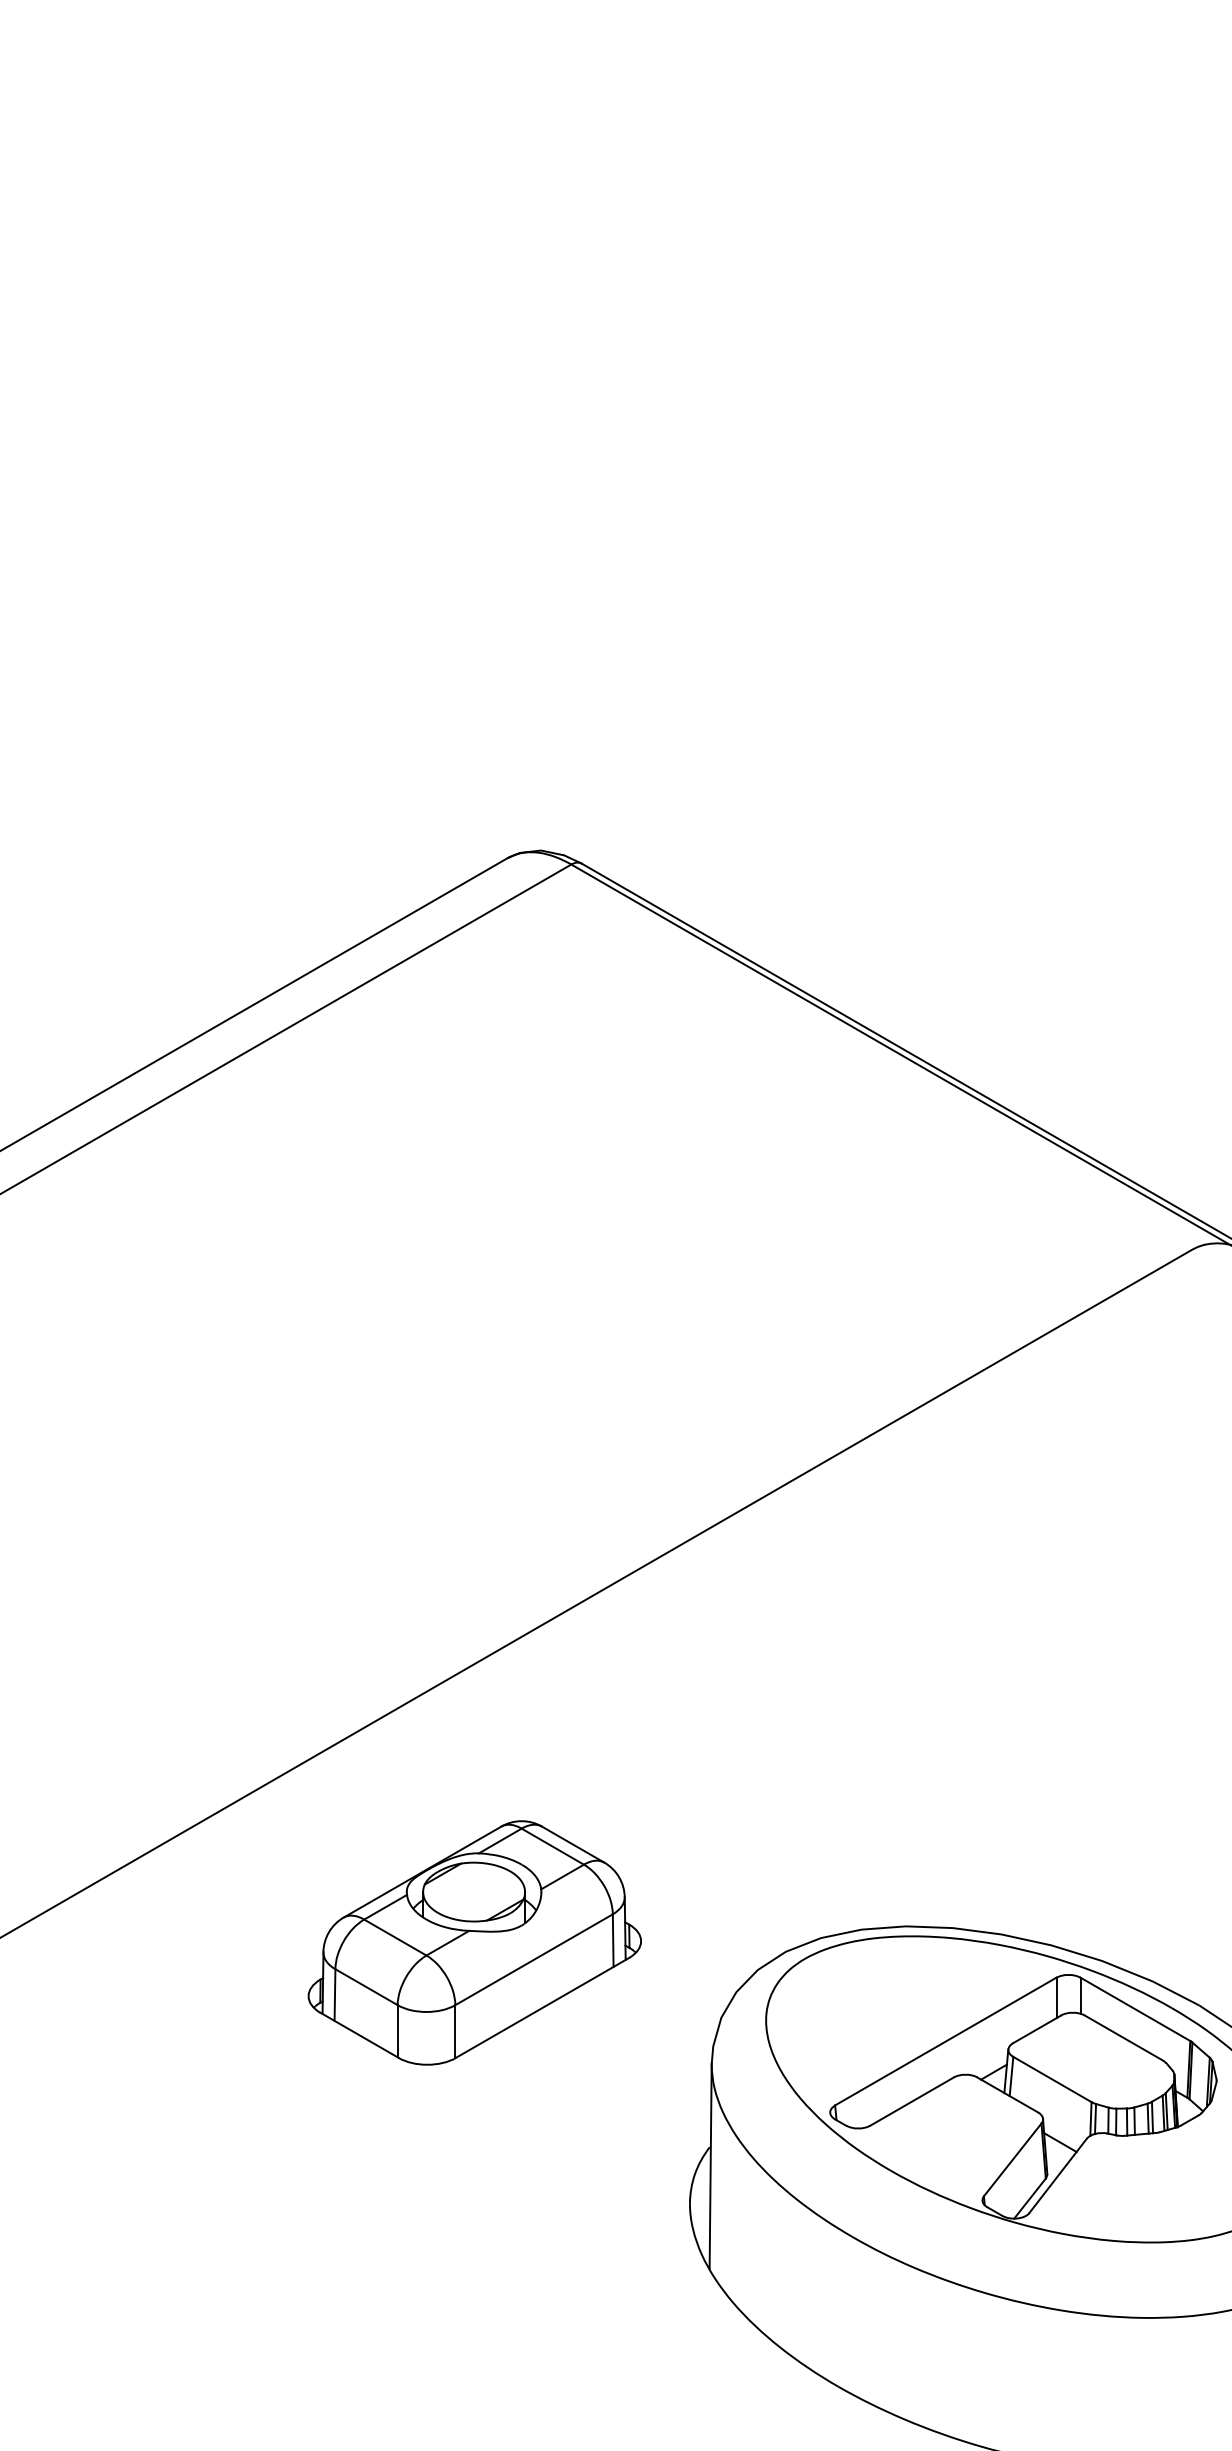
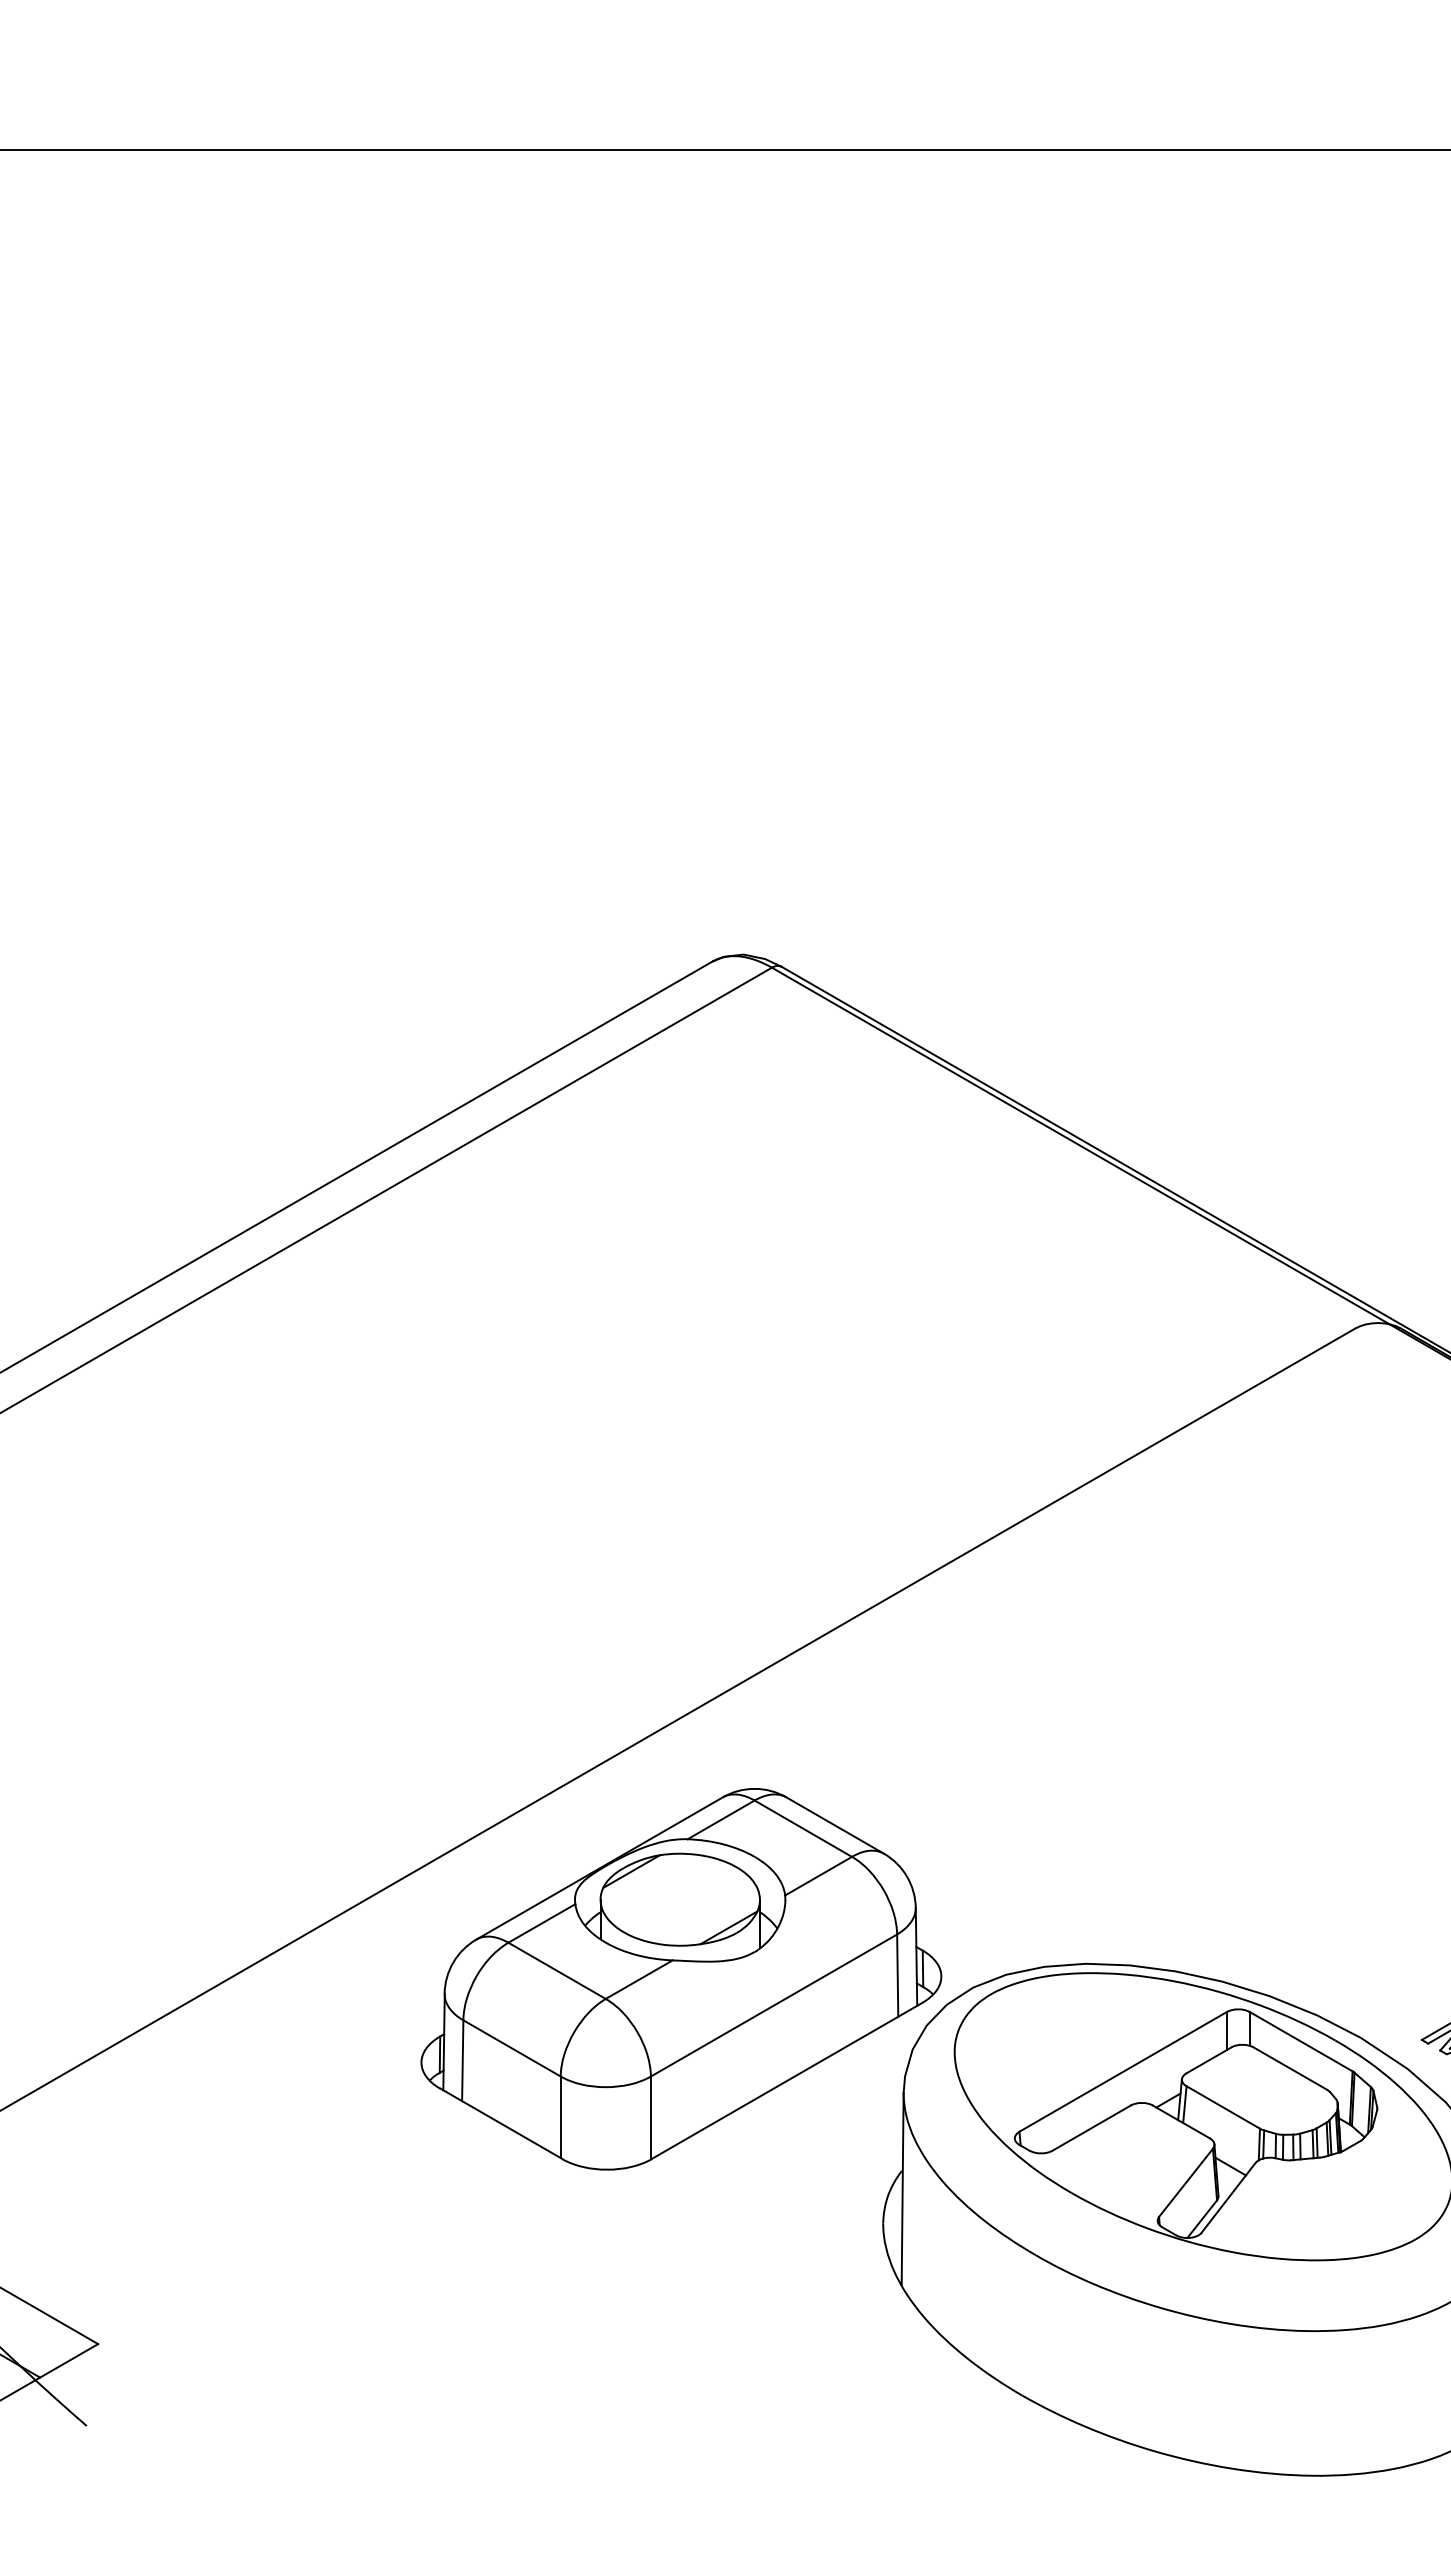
part: (474, 1943) -> (681, 1979), size x1.67

